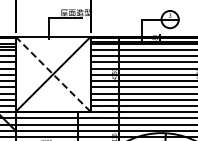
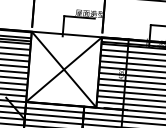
line: (53, 74) -> (64, 69), dashed -> solid

